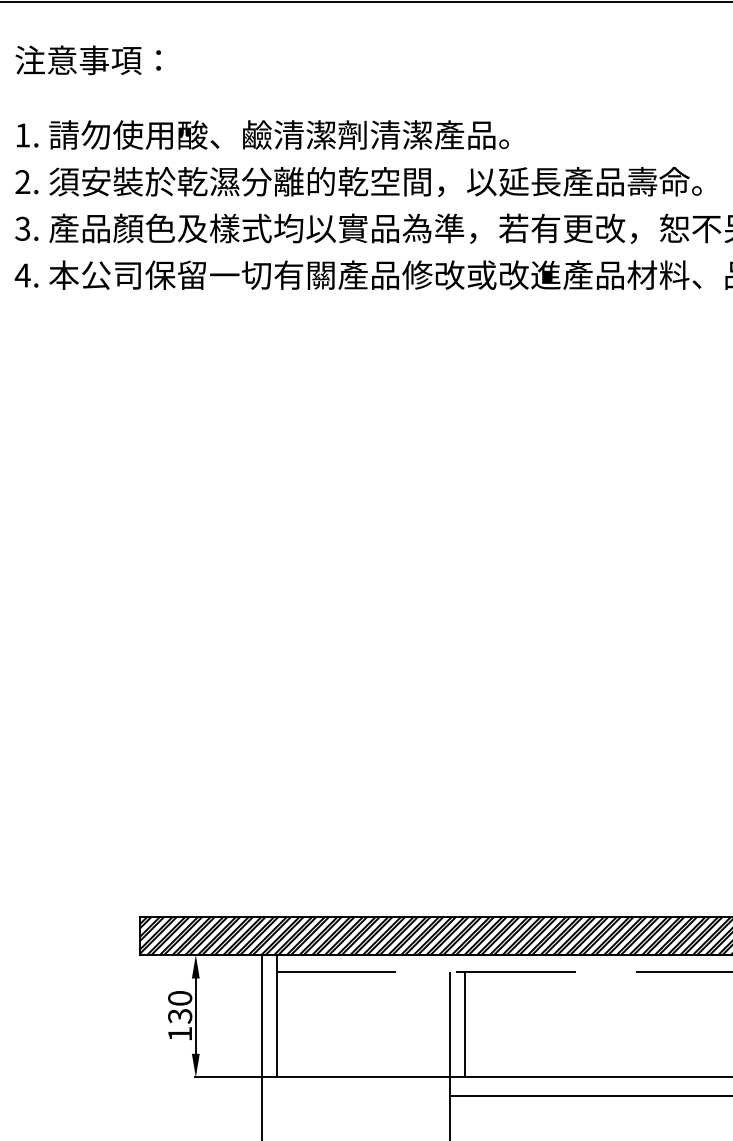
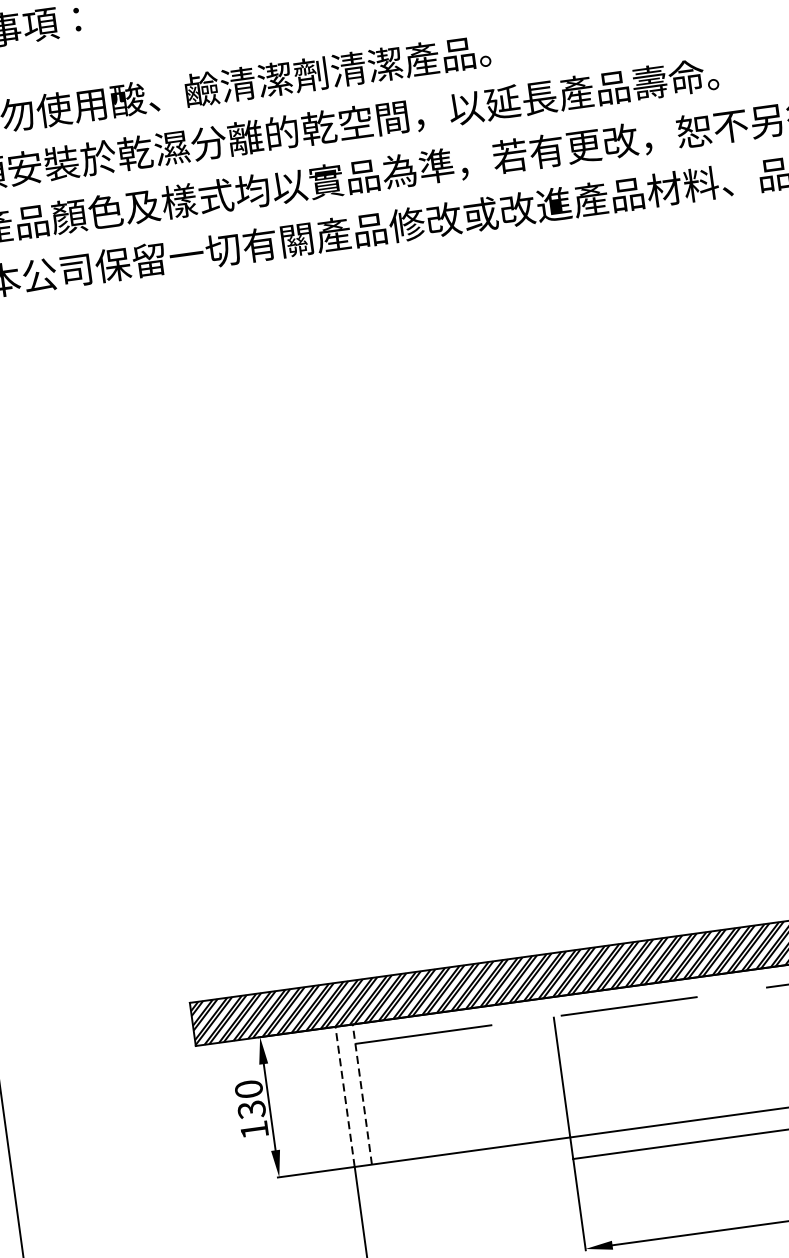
line: (261, 1015) -> (344, 1096), solid -> dashed
line: (276, 1015) -> (361, 1093), solid -> dashed
line: (465, 1024) -> (579, 1074), removed

